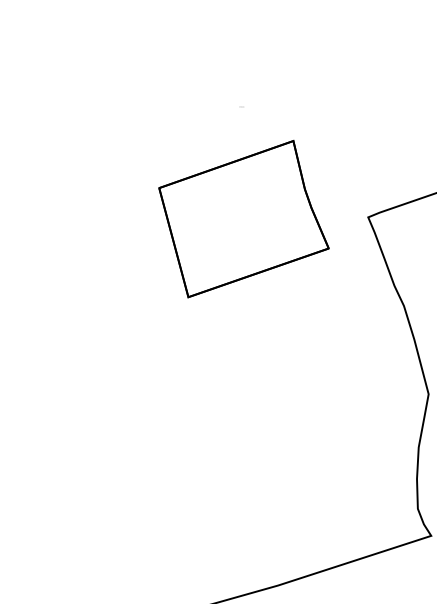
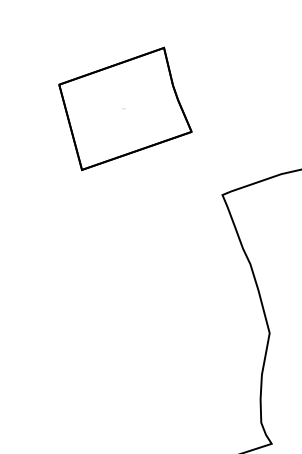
part: (243, 218) -> (125, 108), moved

